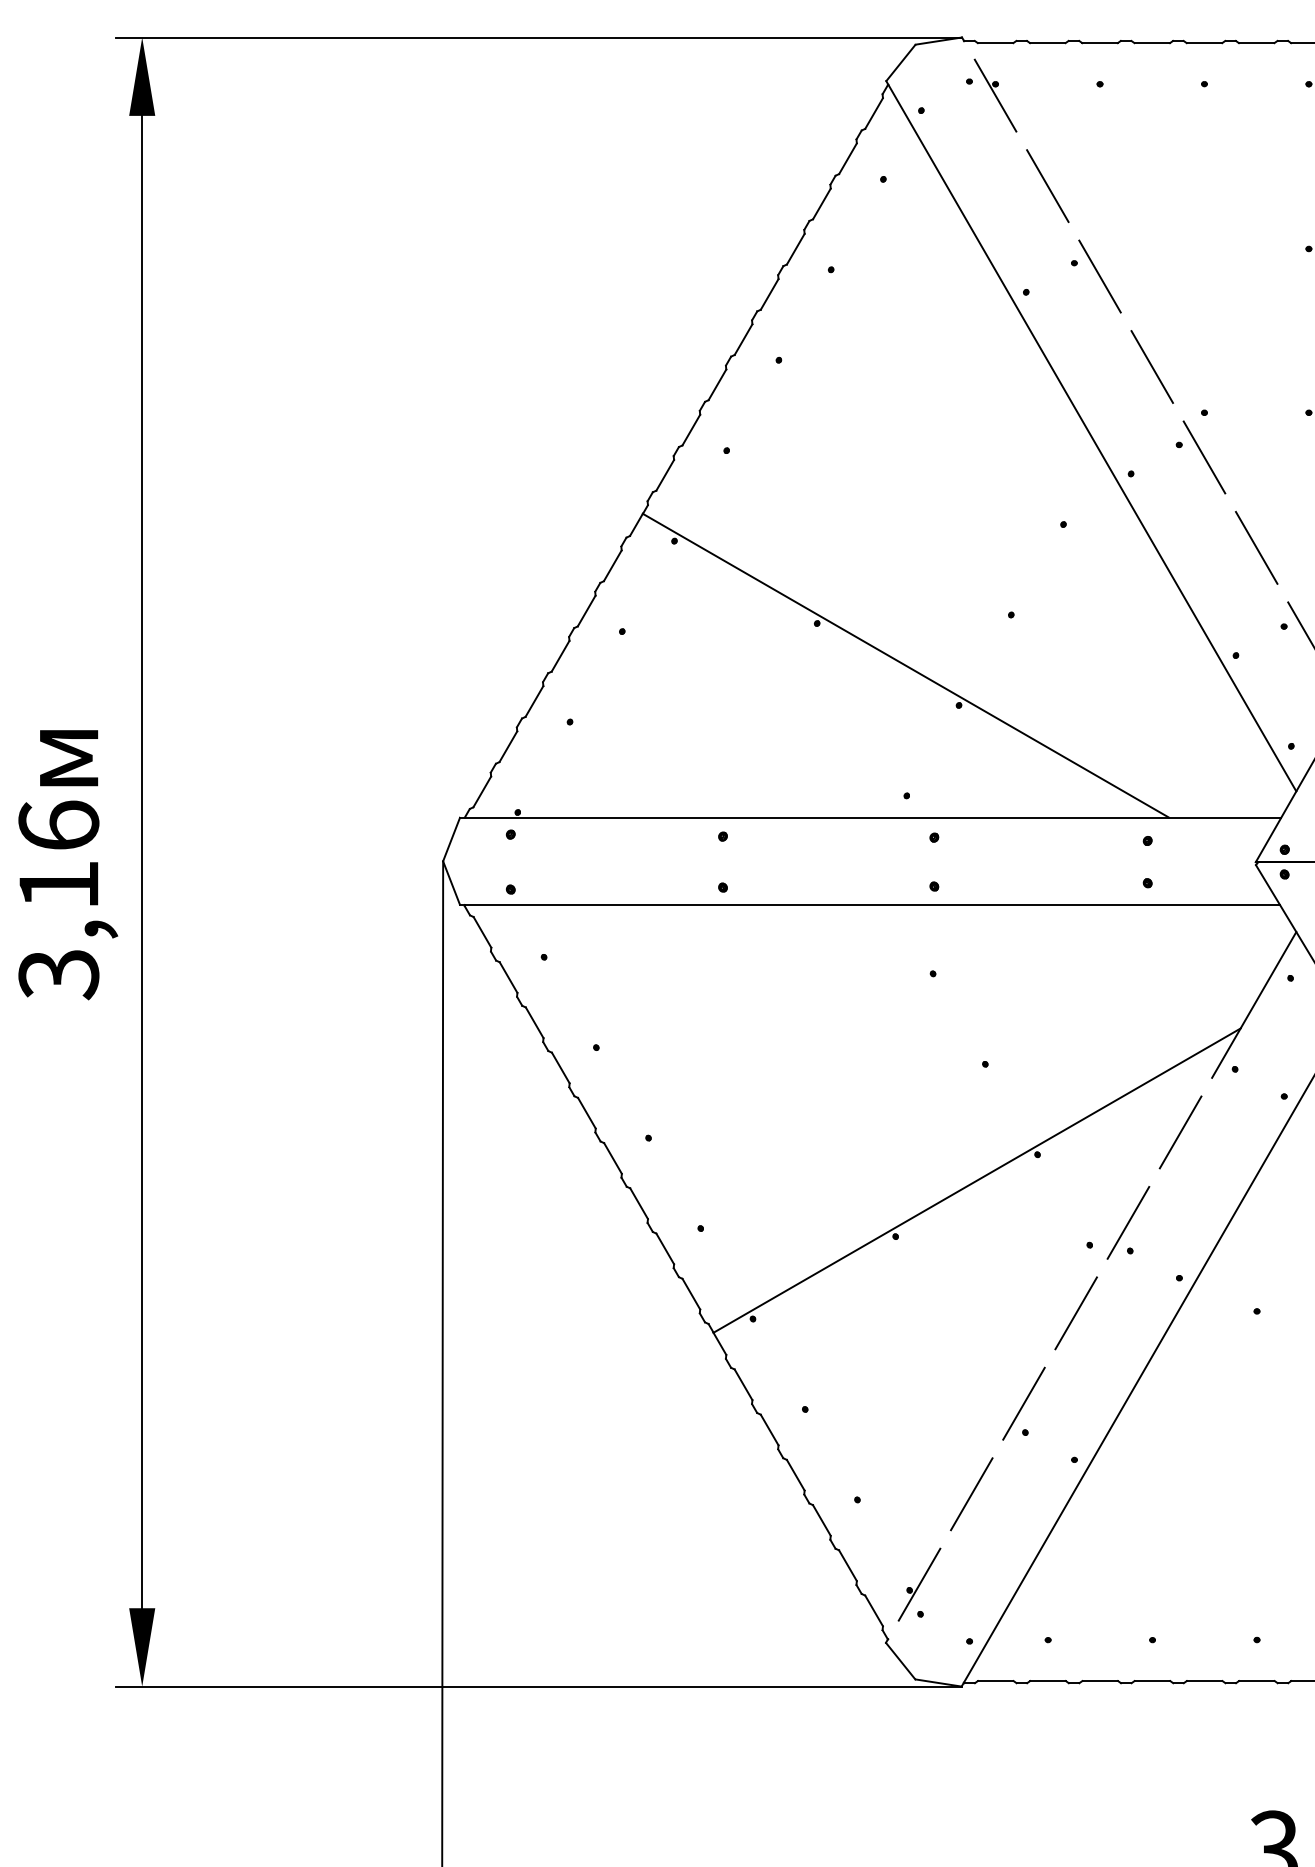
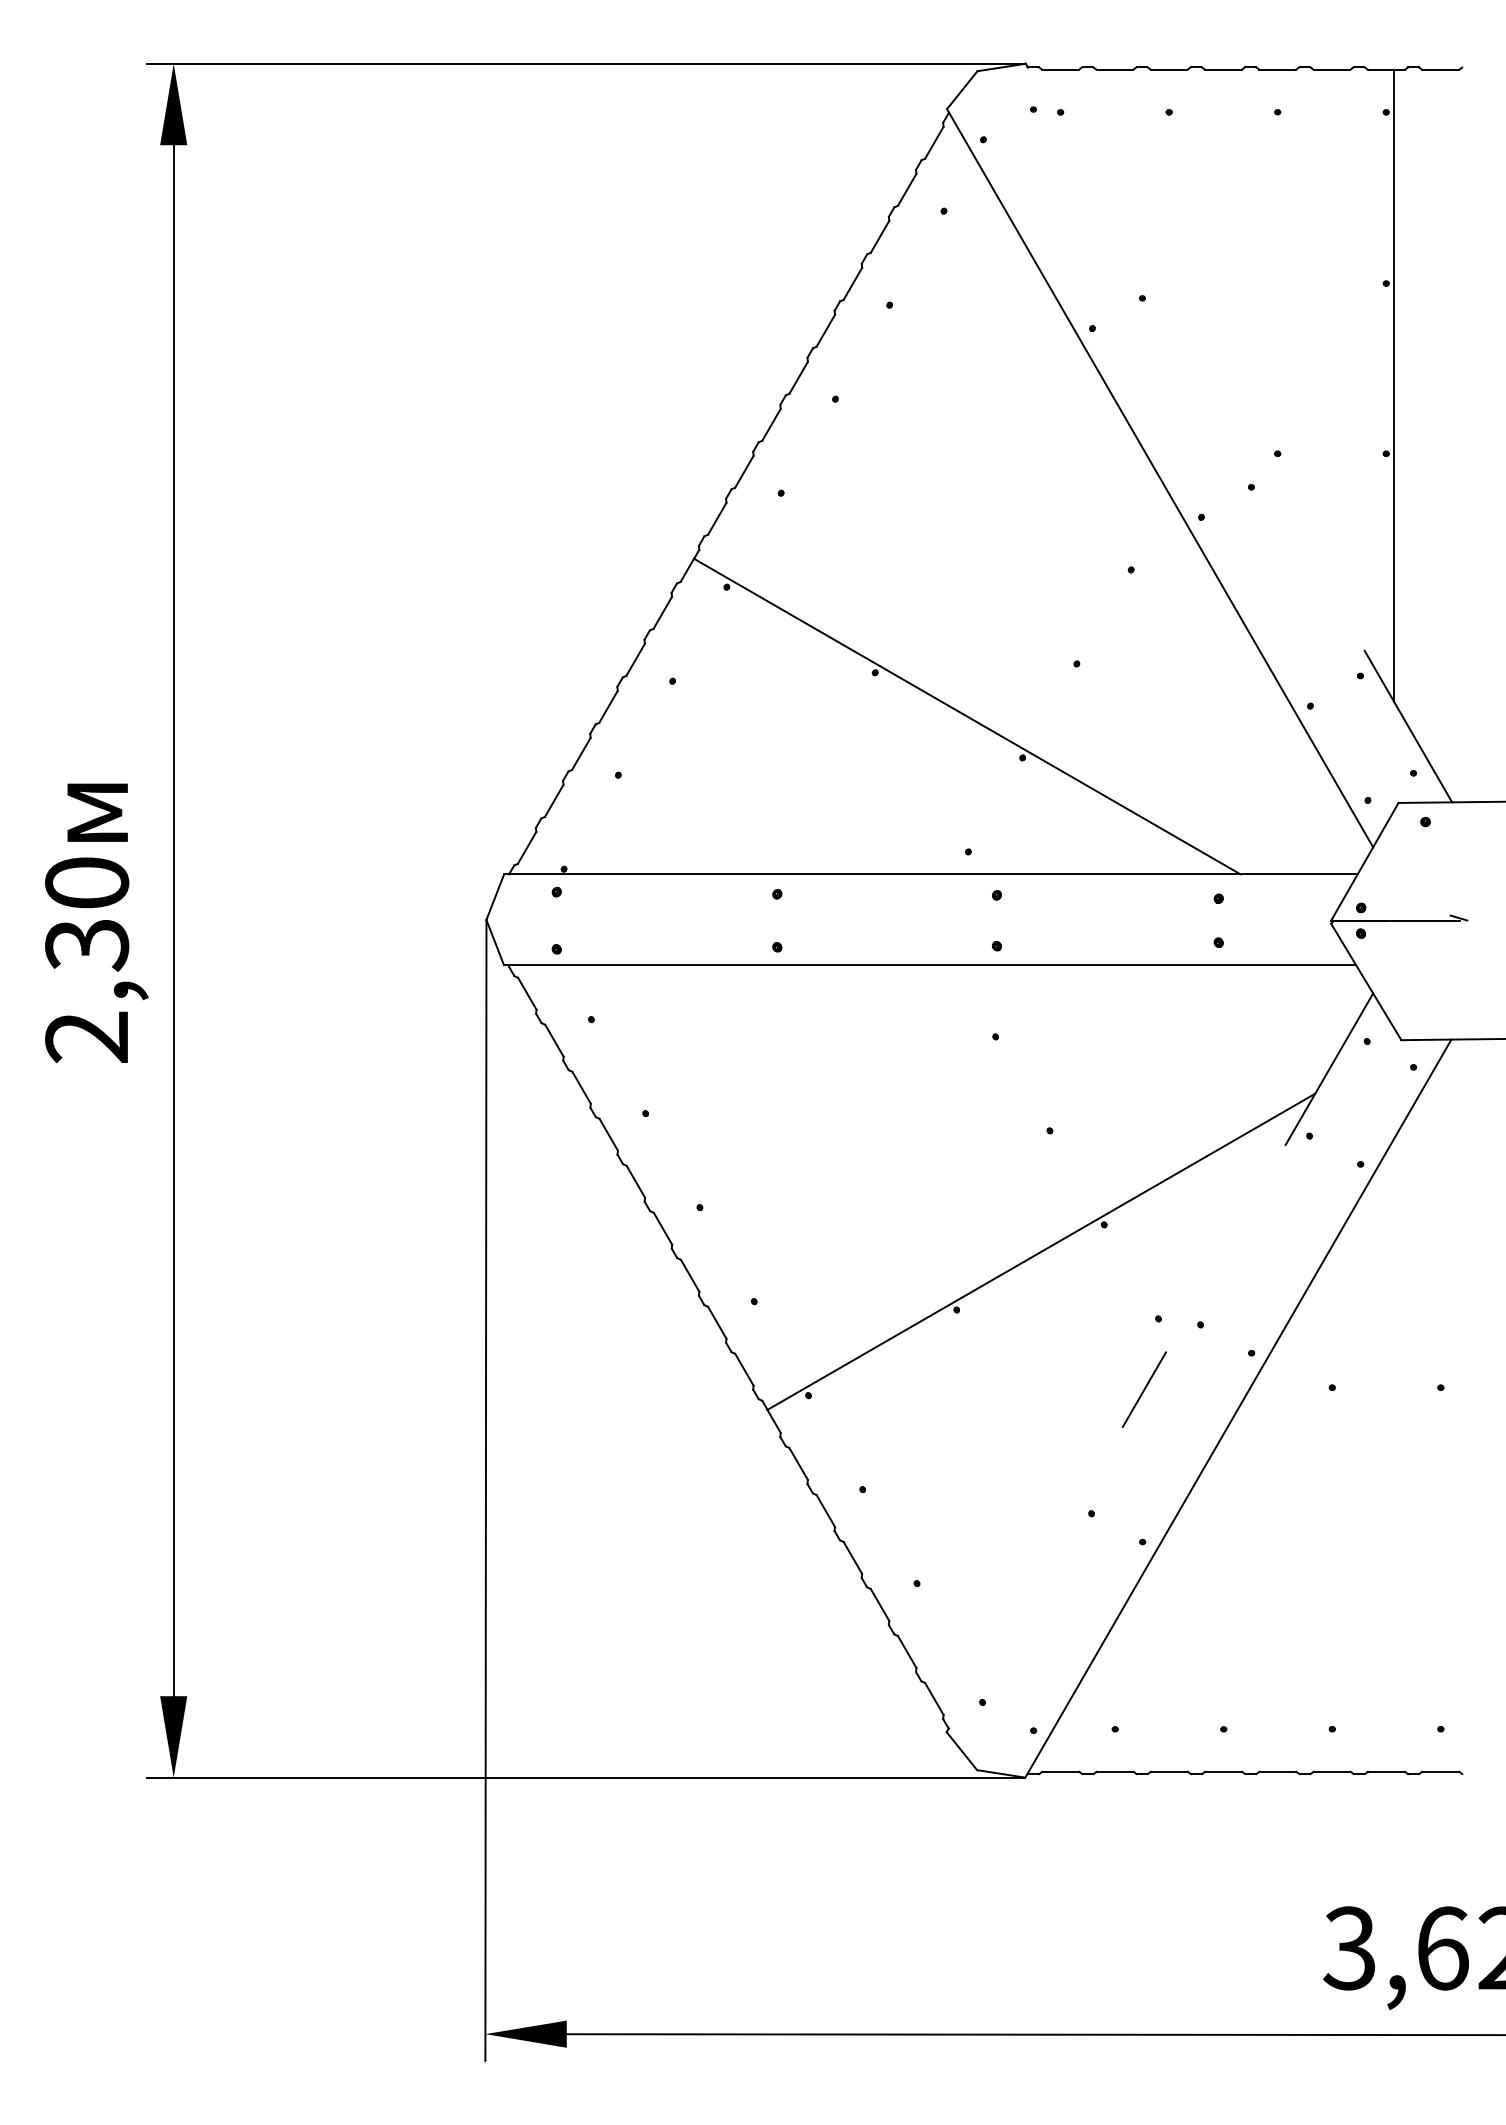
line: (995, 94) -> (1060, 123), removed
line: (1047, 185) -> (1114, 217), removed
line: (1099, 275) -> (1168, 311), removed
line: (1151, 366) -> (1222, 405), removed
line: (1204, 456) -> (1277, 499), removed
line: (1256, 547) -> (1331, 593), removed
text: (59, 900) -> (87, 960), 3,16 -> 2,30
line: (1180, 1132) -> (1252, 1201), removed
line: (1128, 1222) -> (1198, 1295), removed
line: (1023, 1403) -> (1089, 1483), removed
line: (971, 1494) -> (1035, 1577), removed
part: (919, 1584) -> (981, 1671), removed

